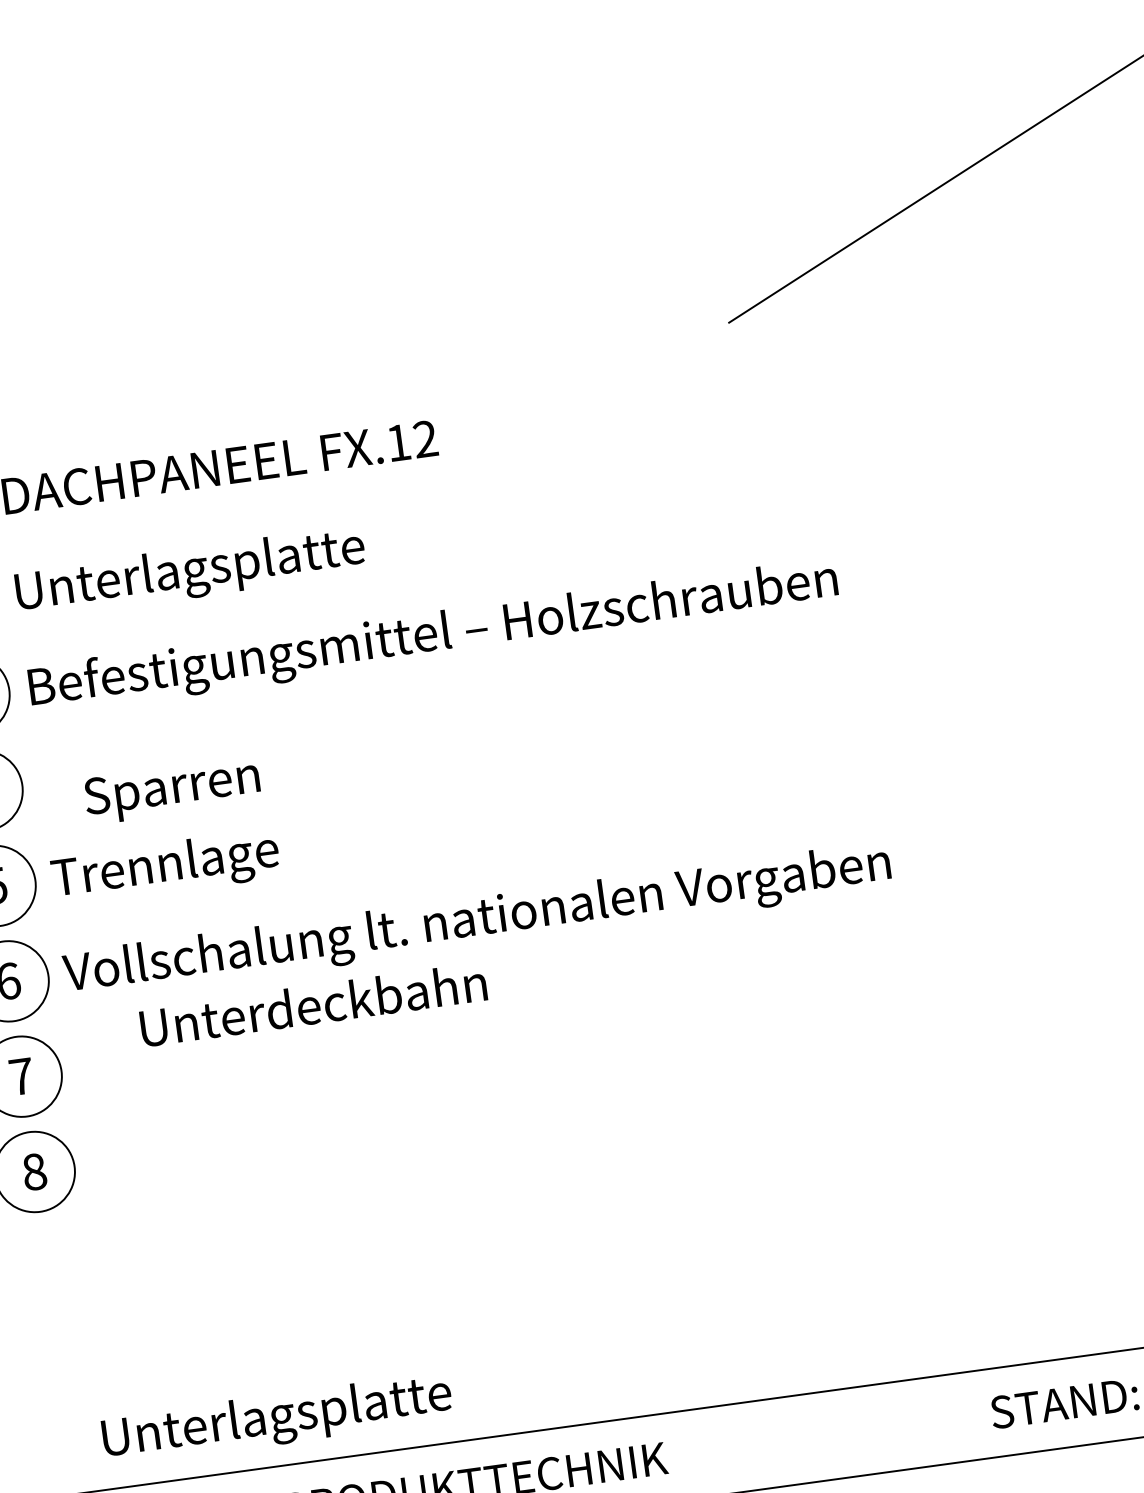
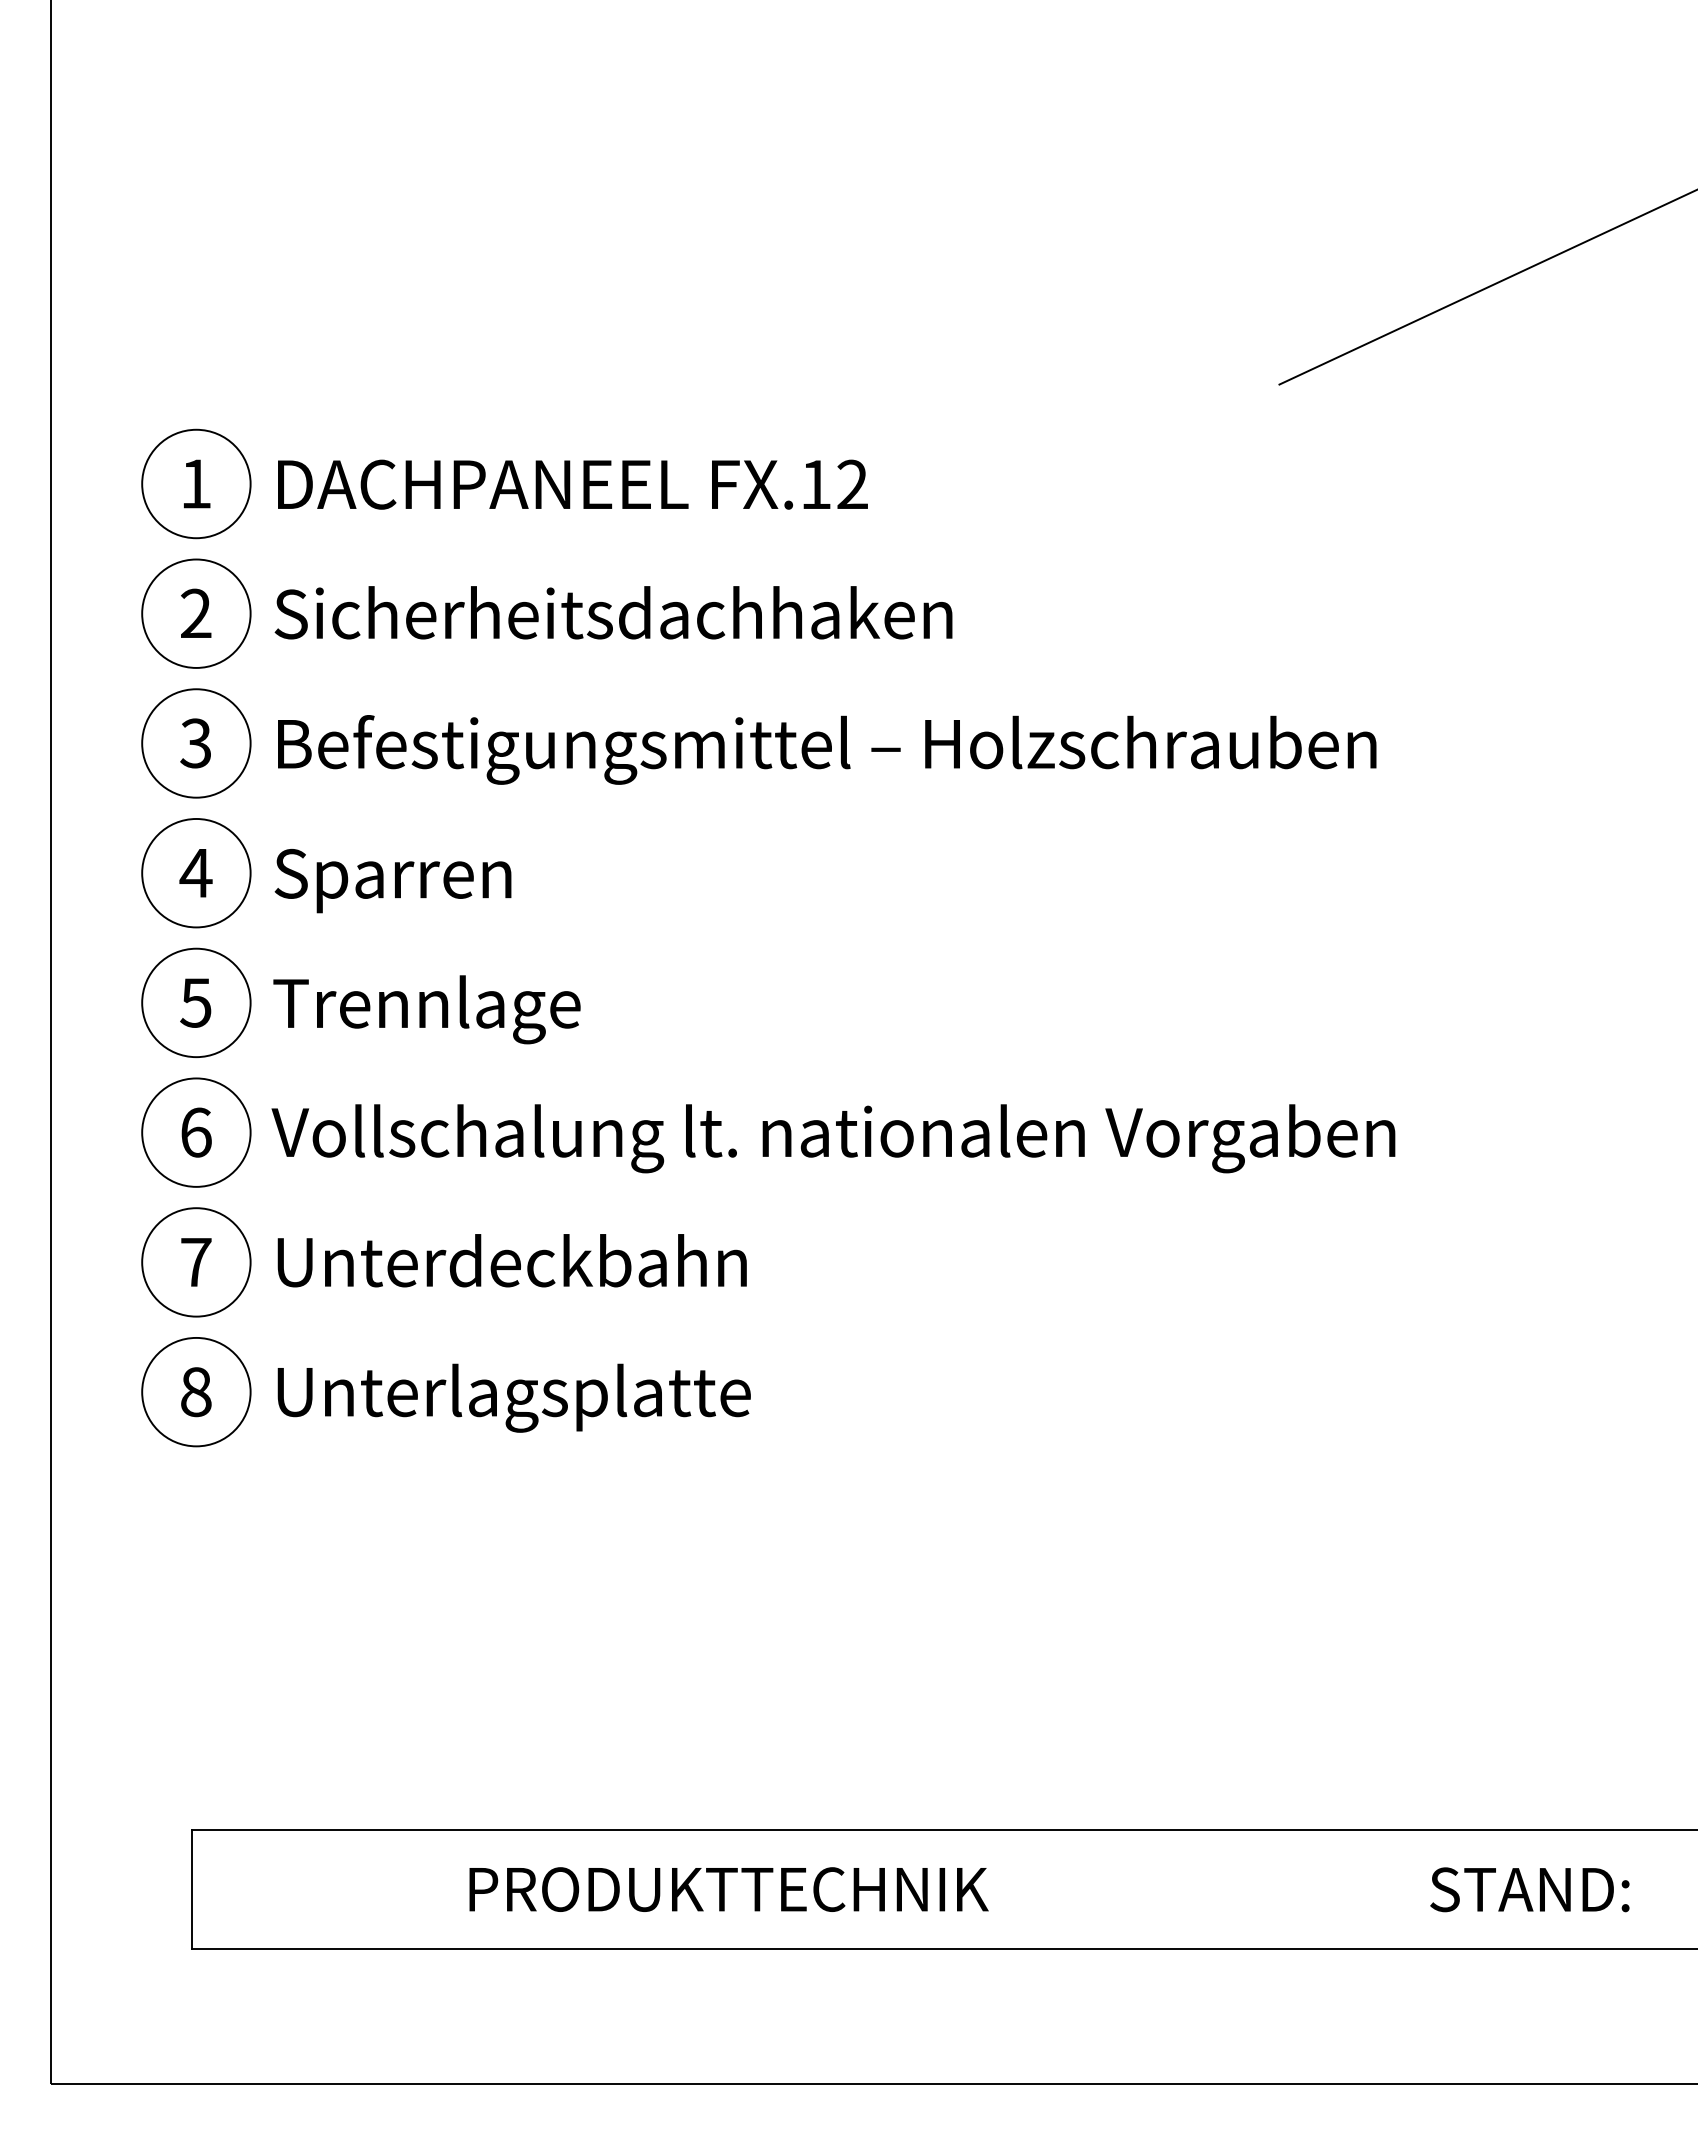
text: (263, 563) -> (613, 620), Unterlagsplatte -> Sicherheitsdachhaken
text: (172, 791) -> (392, 881), moved
text: (312, 1004) -> (511, 1260), moved
text: (276, 1419) -> (513, 1397), moved

